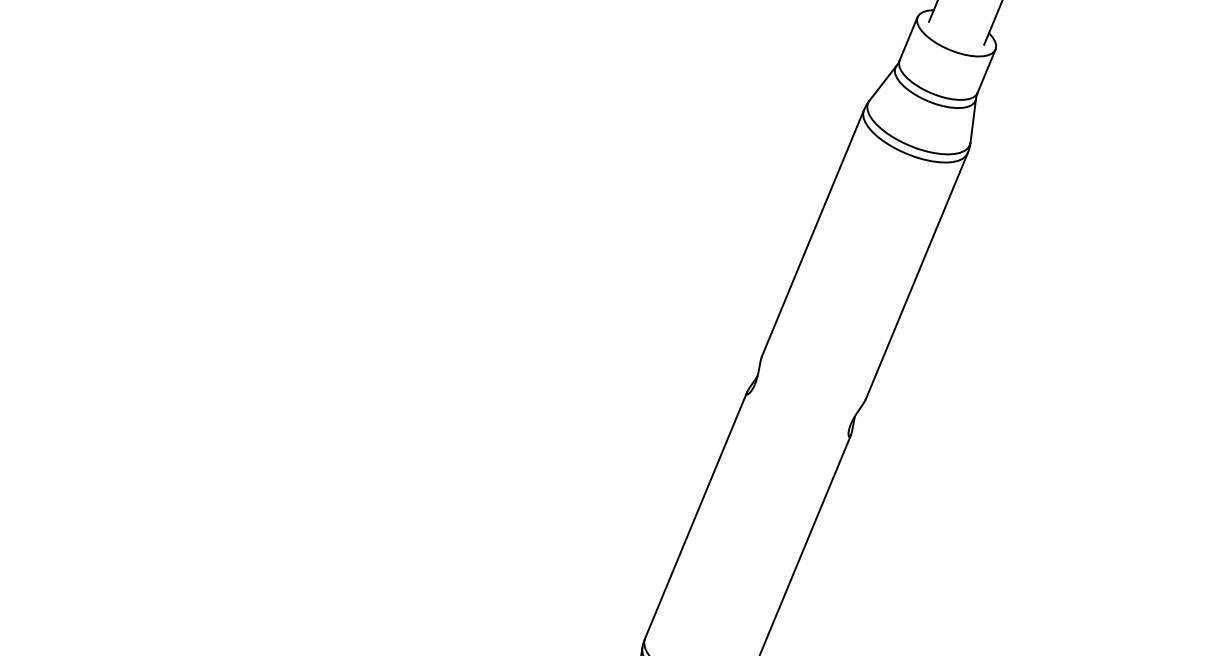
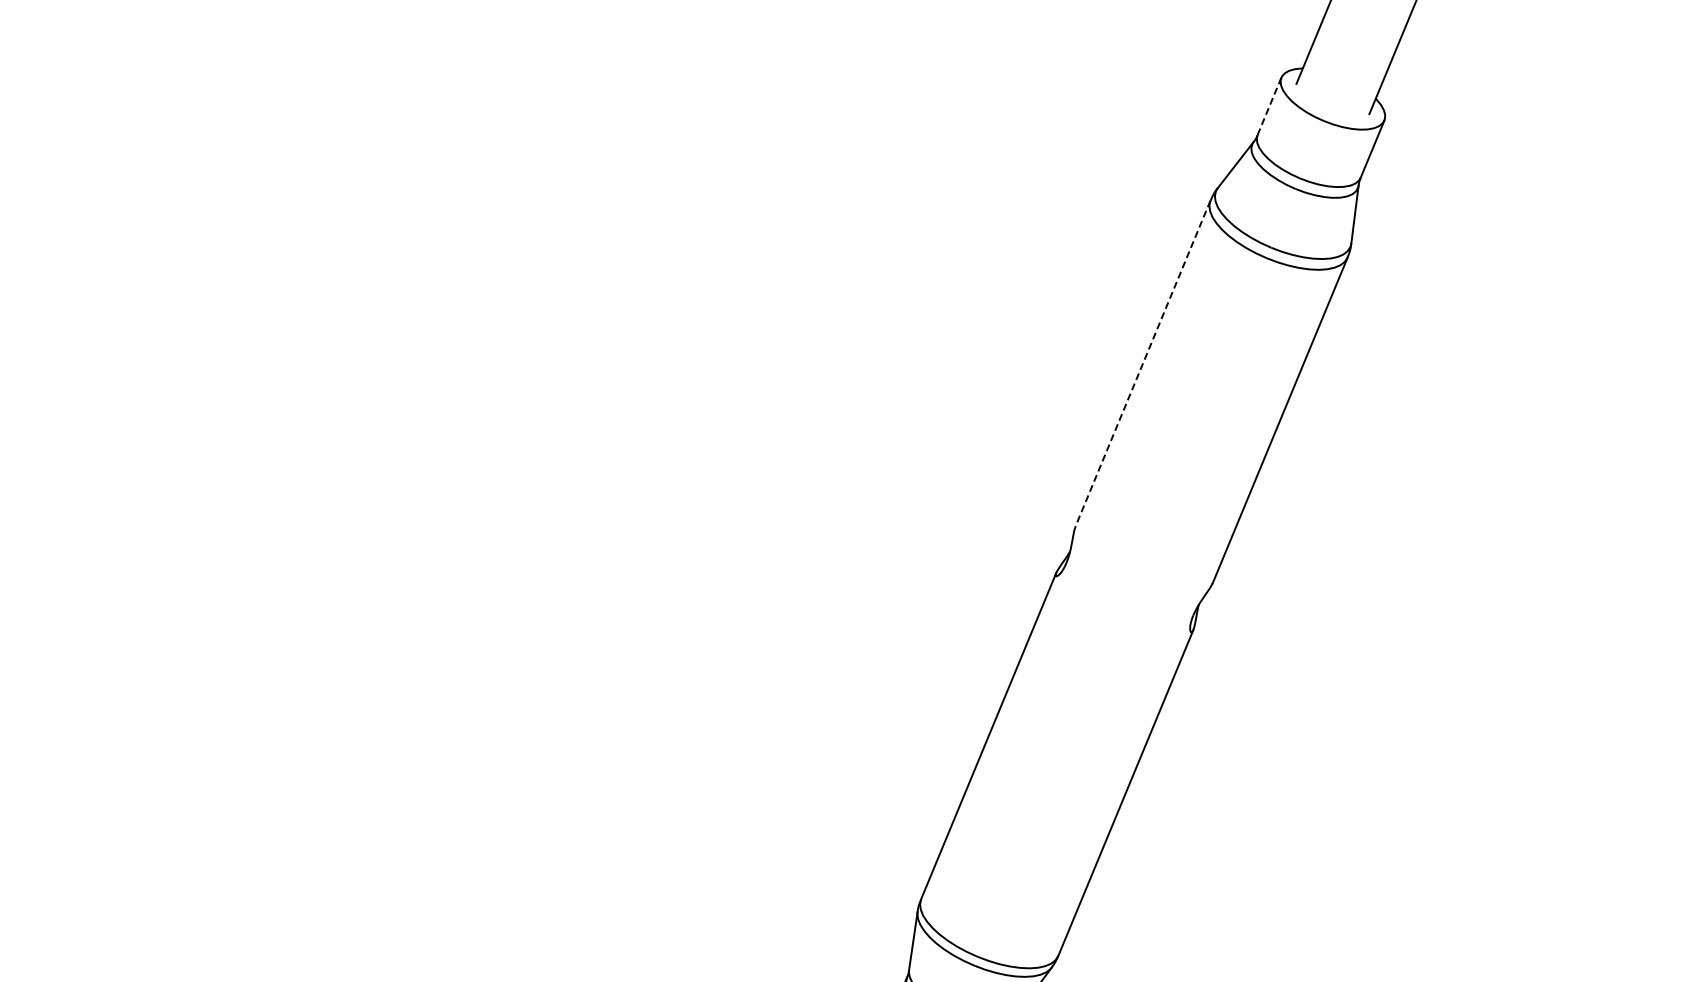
line: (908, 38) -> (1269, 106), solid -> dashed
line: (812, 234) -> (1142, 364), solid -> dashed

